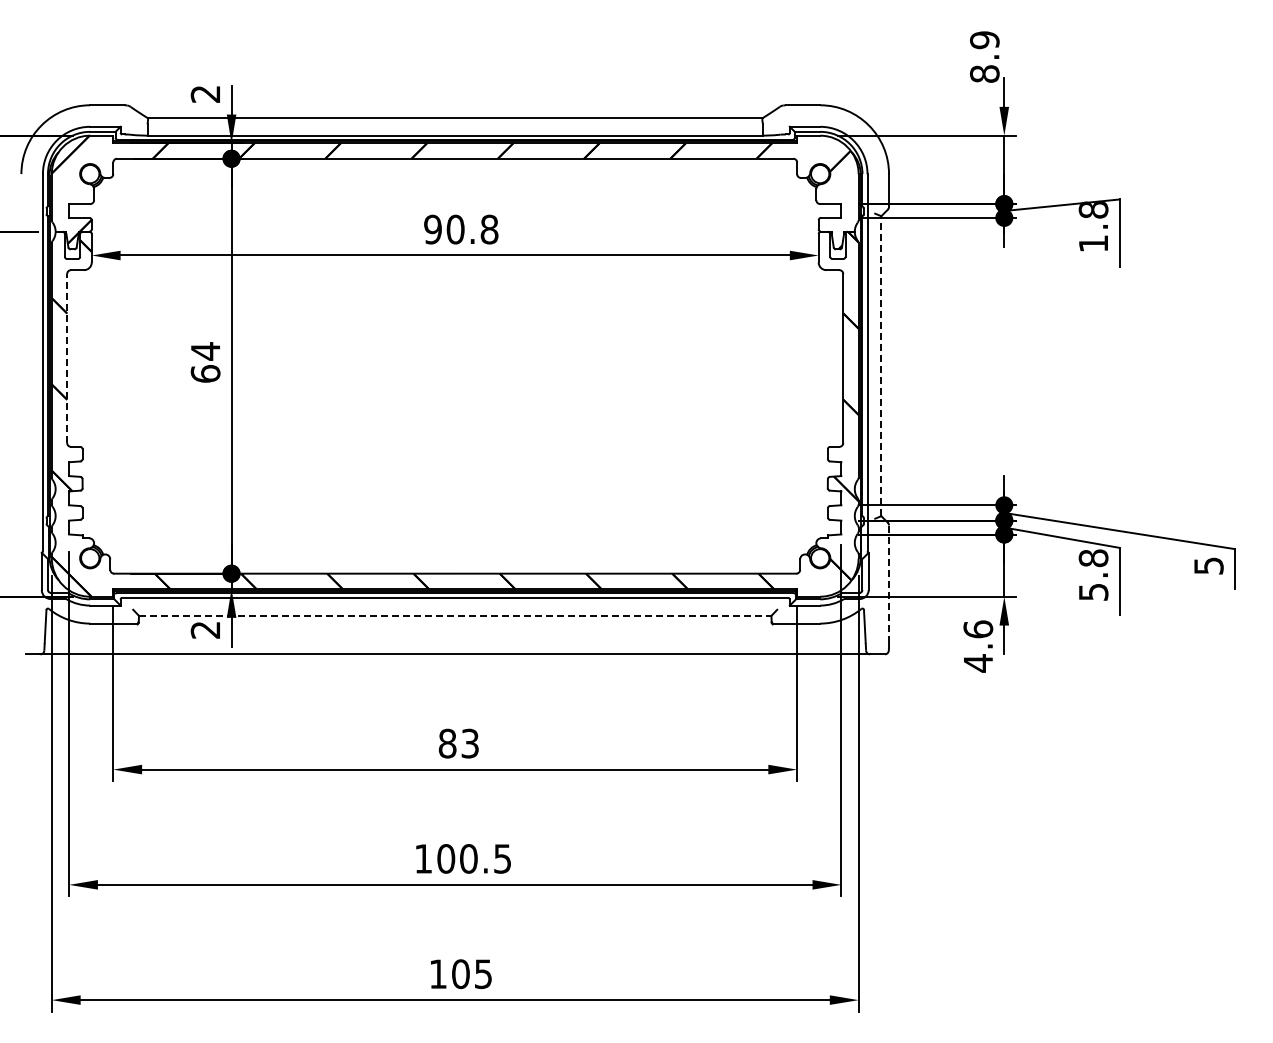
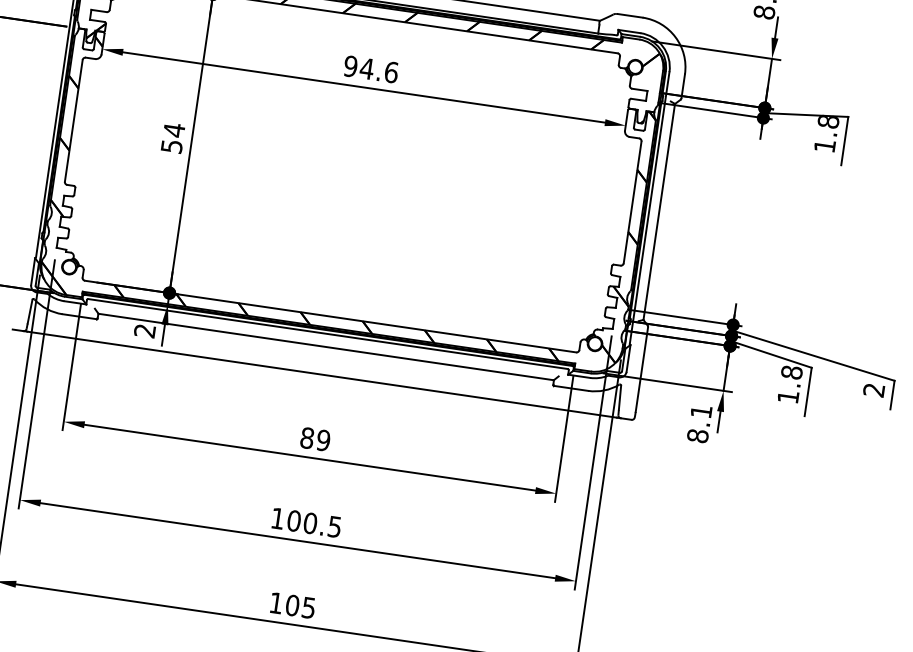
text: (472, 229) -> (379, 70), 90.8 -> 94.6
line: (67, 358) -> (74, 120), dashed -> solid
line: (881, 366) -> (659, 212), dashed -> solid
text: (205, 373) -> (171, 146), 64 -> 54
text: (1208, 565) -> (873, 389), 5 -> 2
line: (889, 584) -> (642, 370), dashed -> solid
text: (1093, 592) -> (788, 397), 5.8 -> 1.8
line: (455, 615) -> (326, 346), dashed -> solid
text: (978, 646) -> (699, 423), 4.6 -> 8.1
text: (470, 743) -> (323, 440), 83 -> 89

